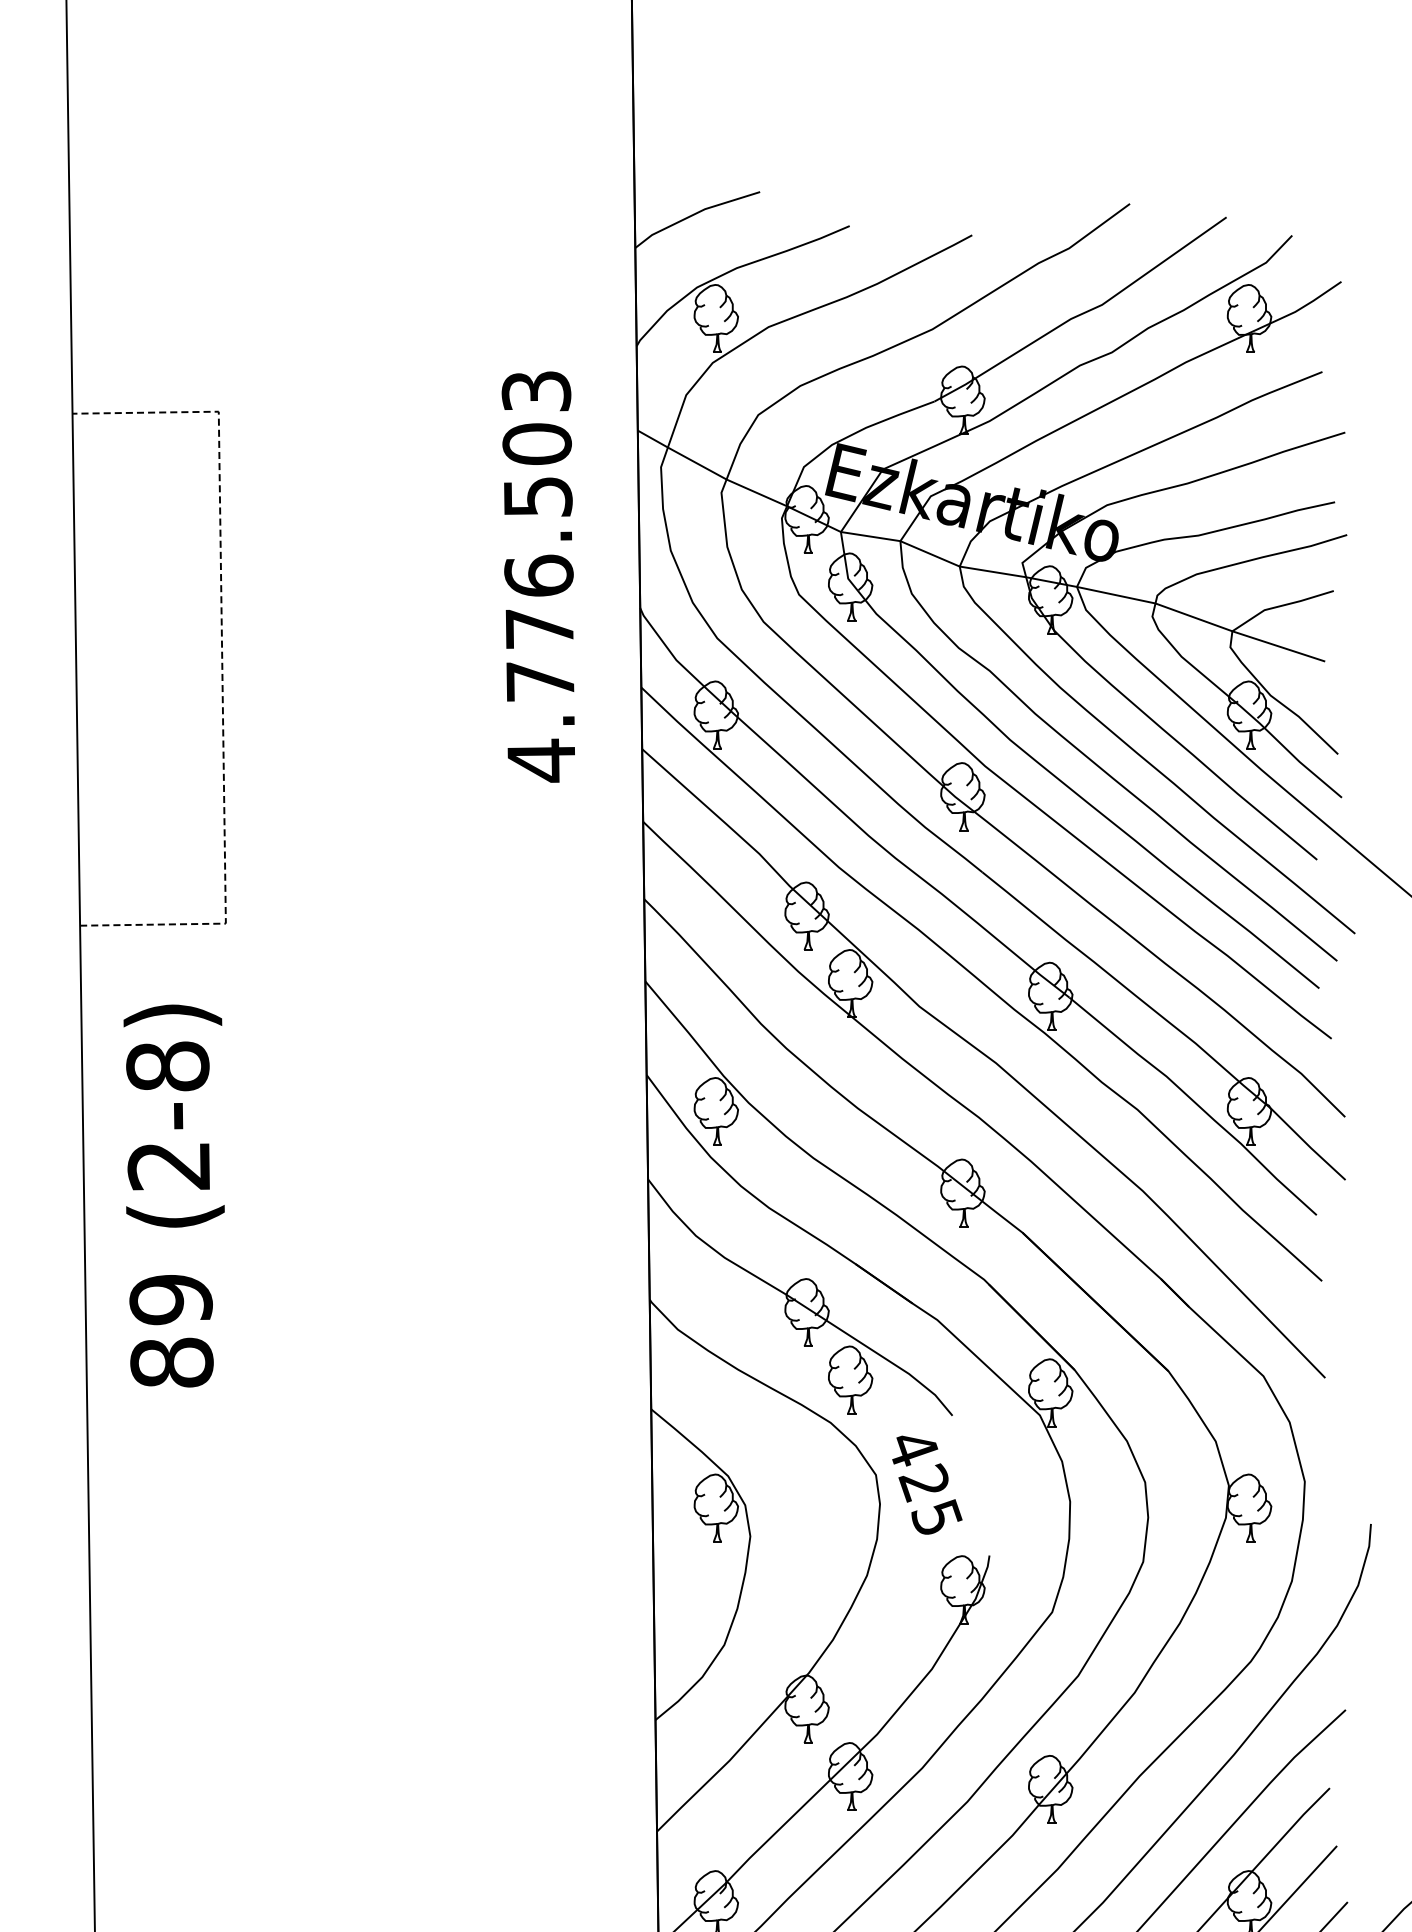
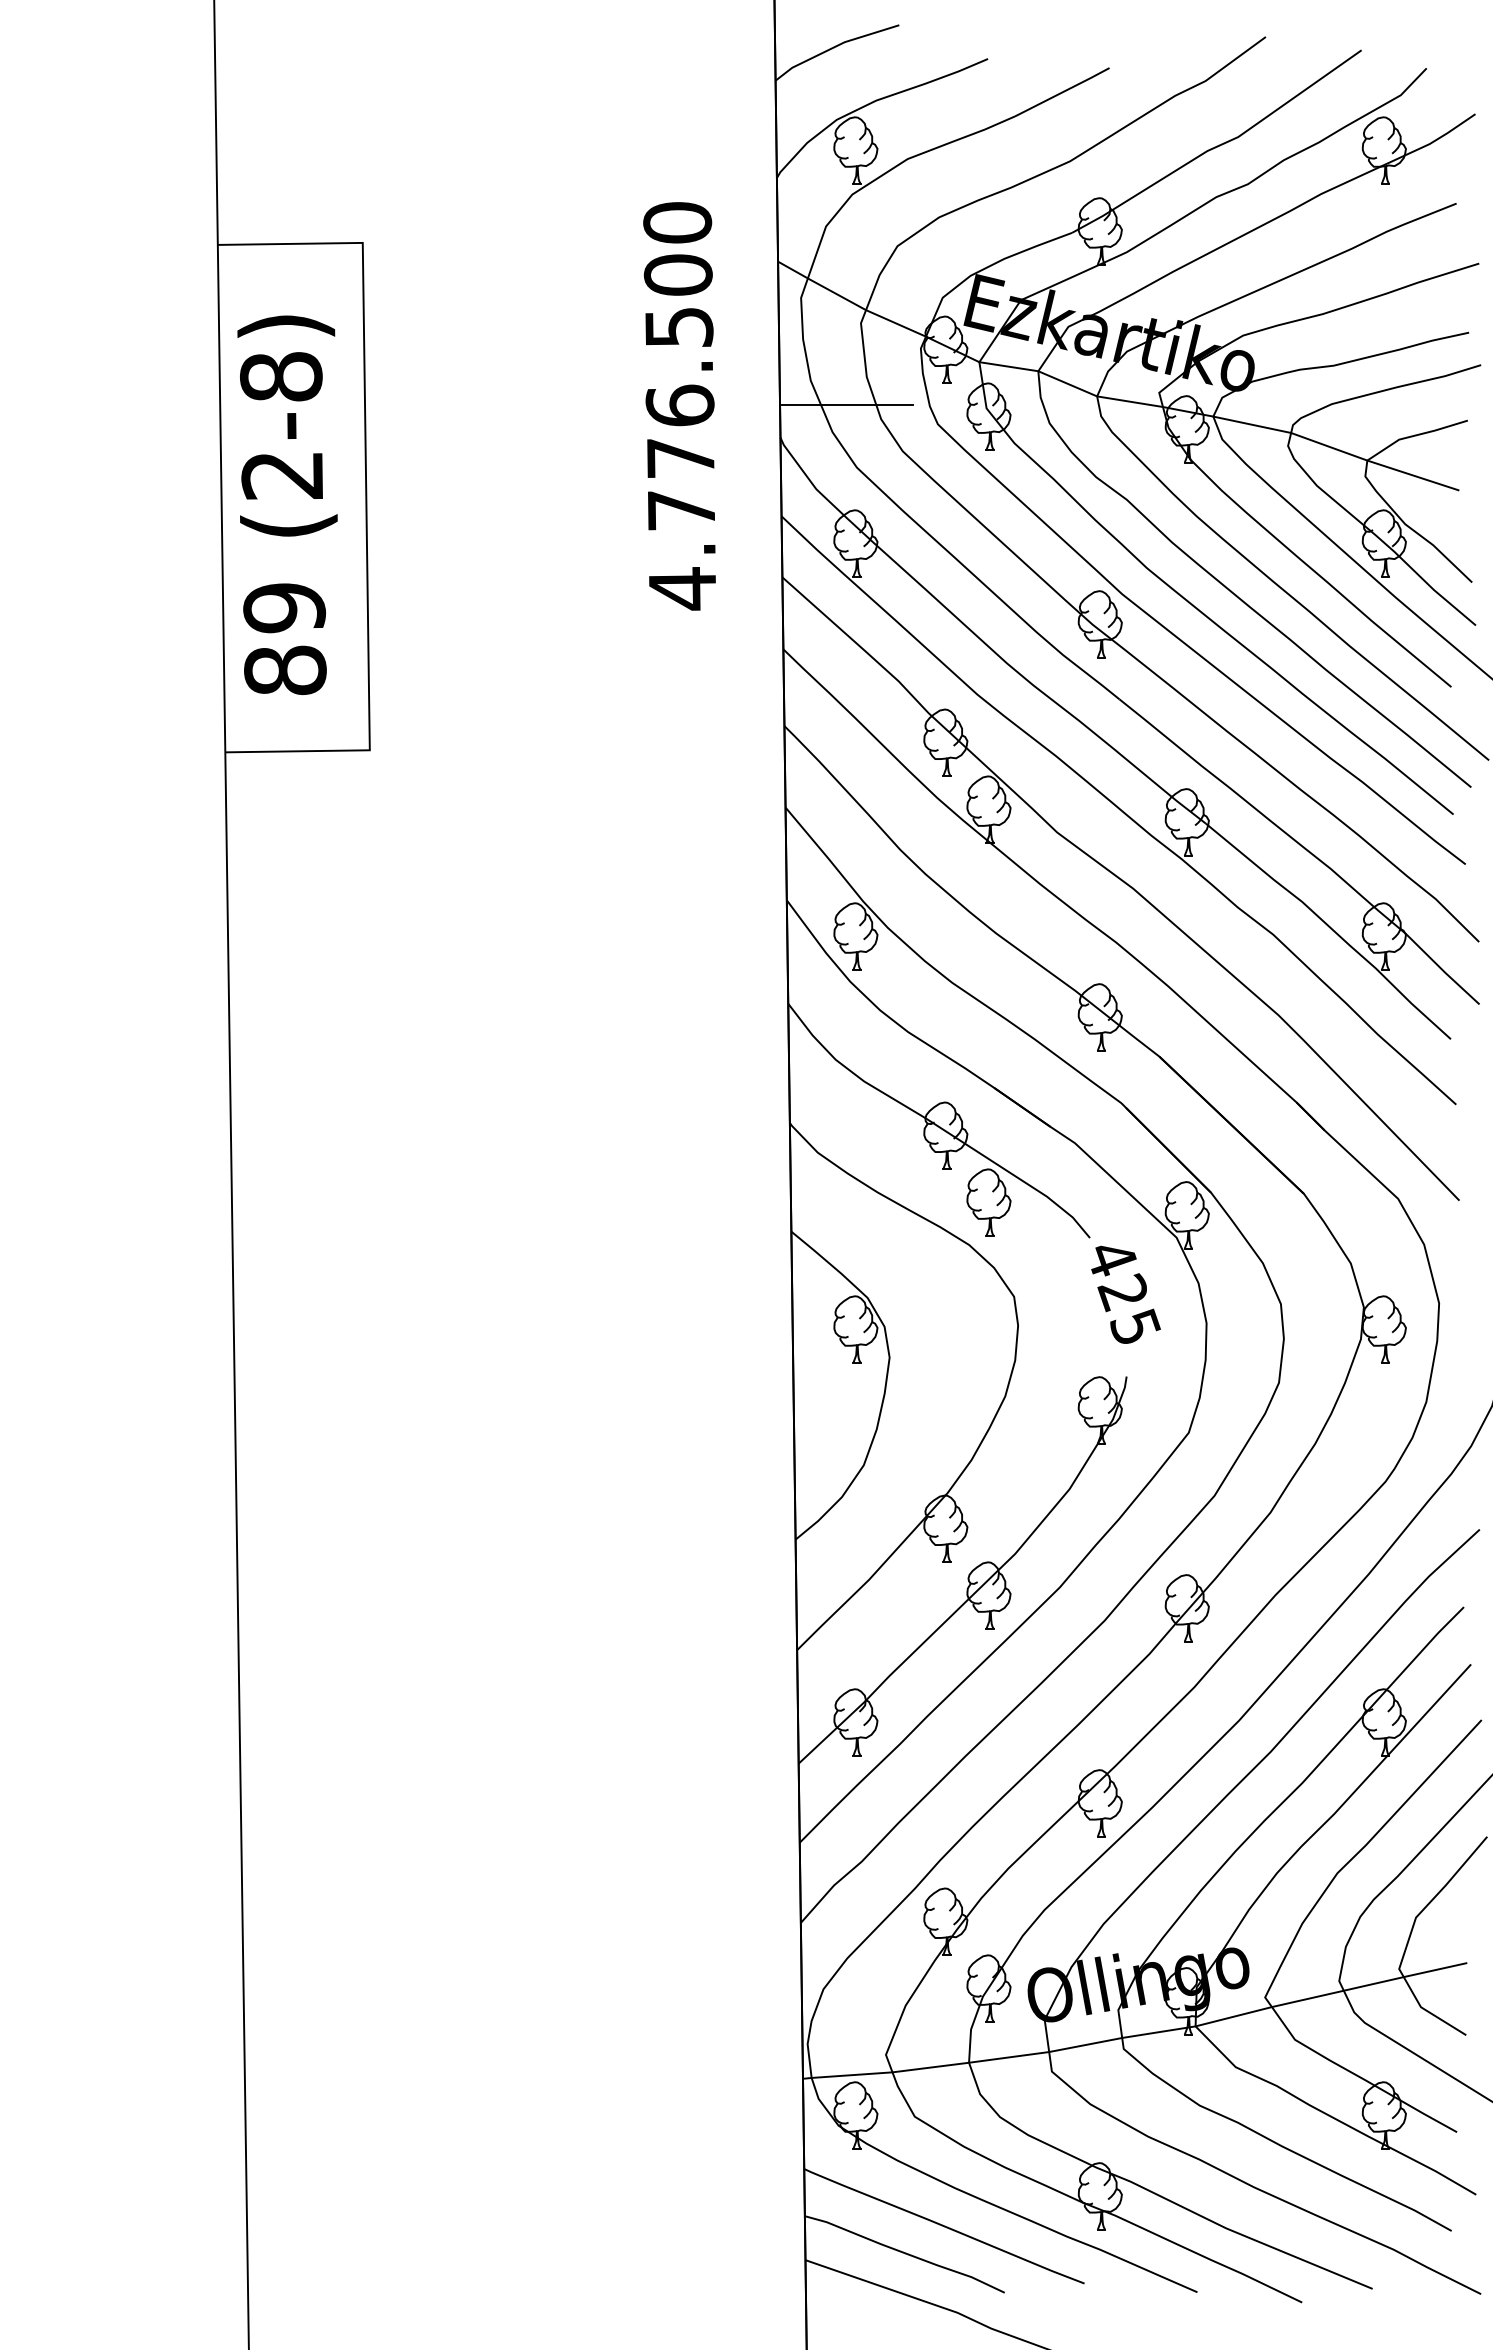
text: (536, 391) -> (677, 222), 4.776.503 -> 4.776.500
line: (706, 575) -> (846, 405), added
line: (222, 667) -> (366, 496), dashed -> solid
text: (174, 1195) -> (287, 504), moved
text: (926, 1484) -> (1125, 1294), moved

